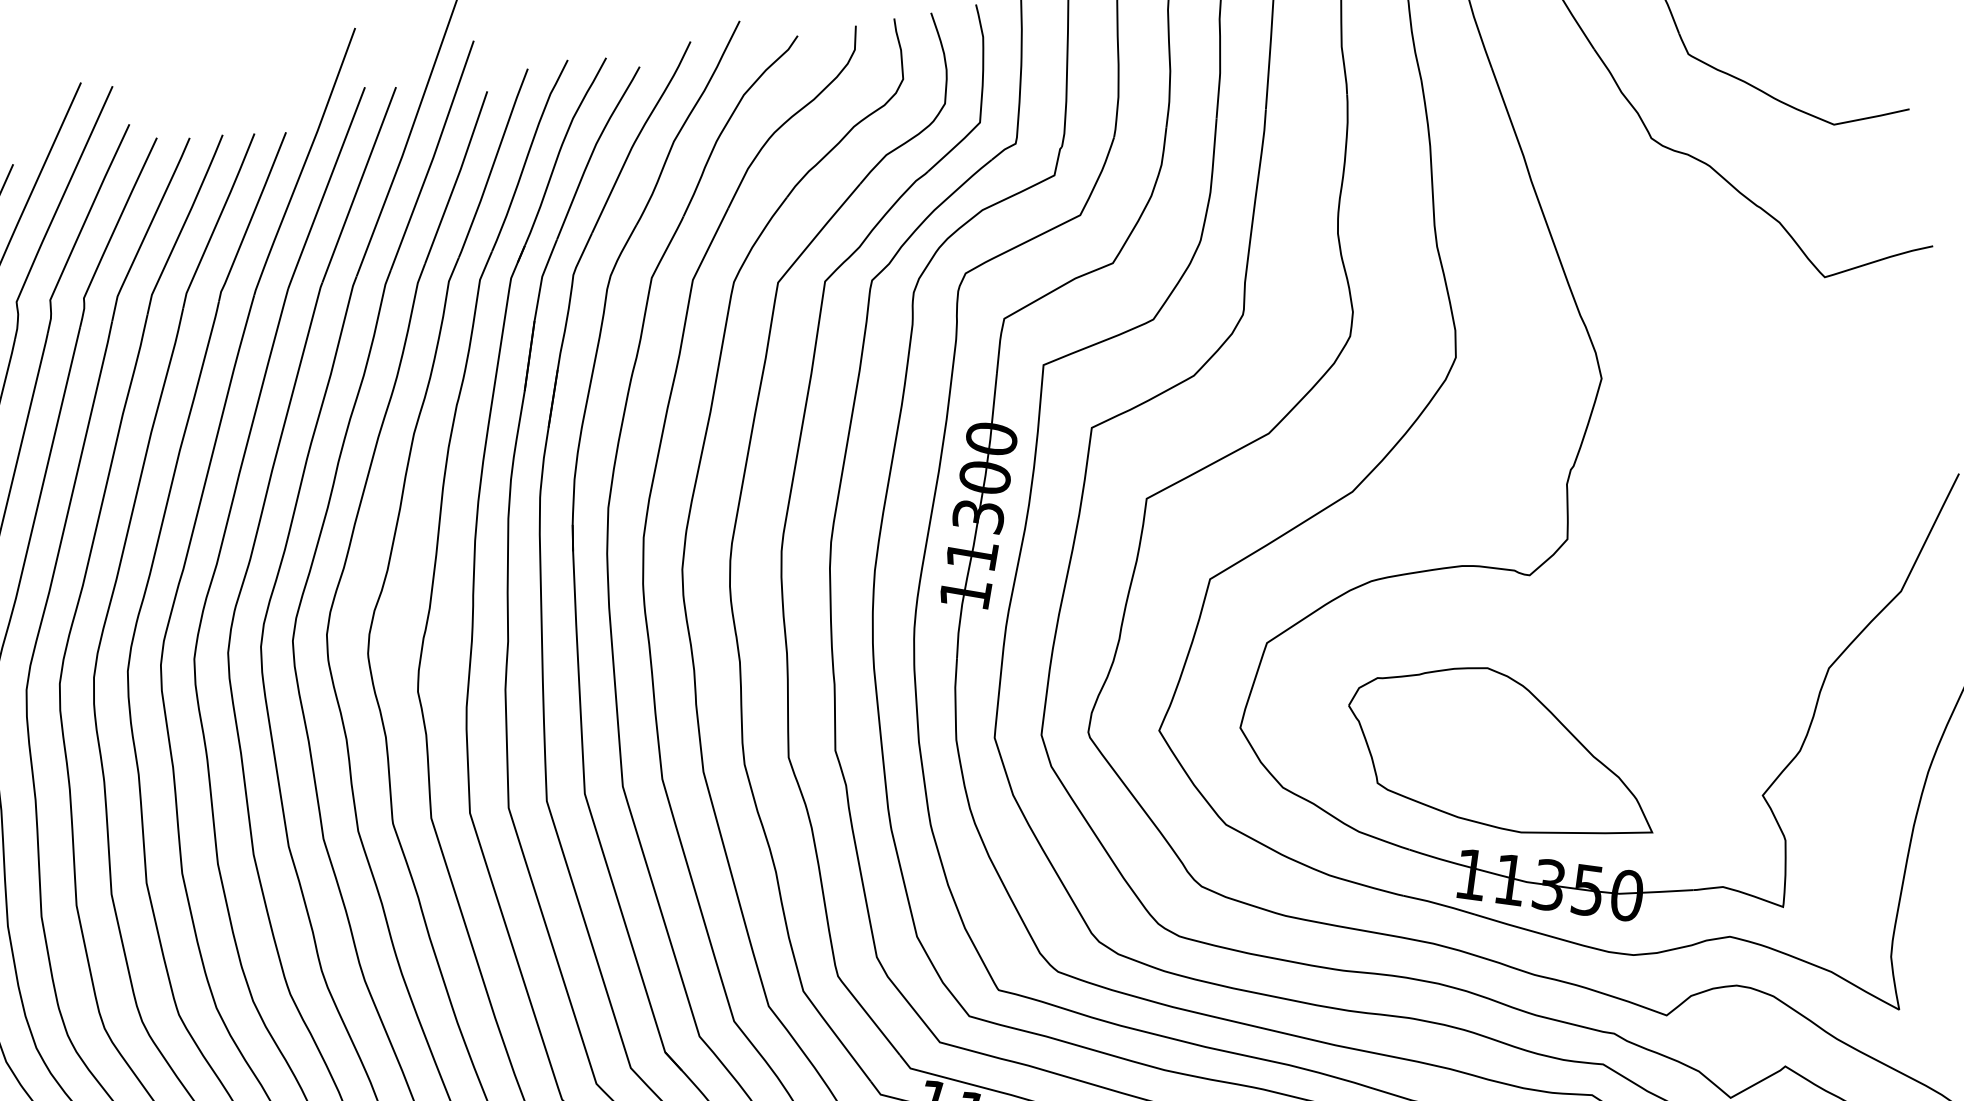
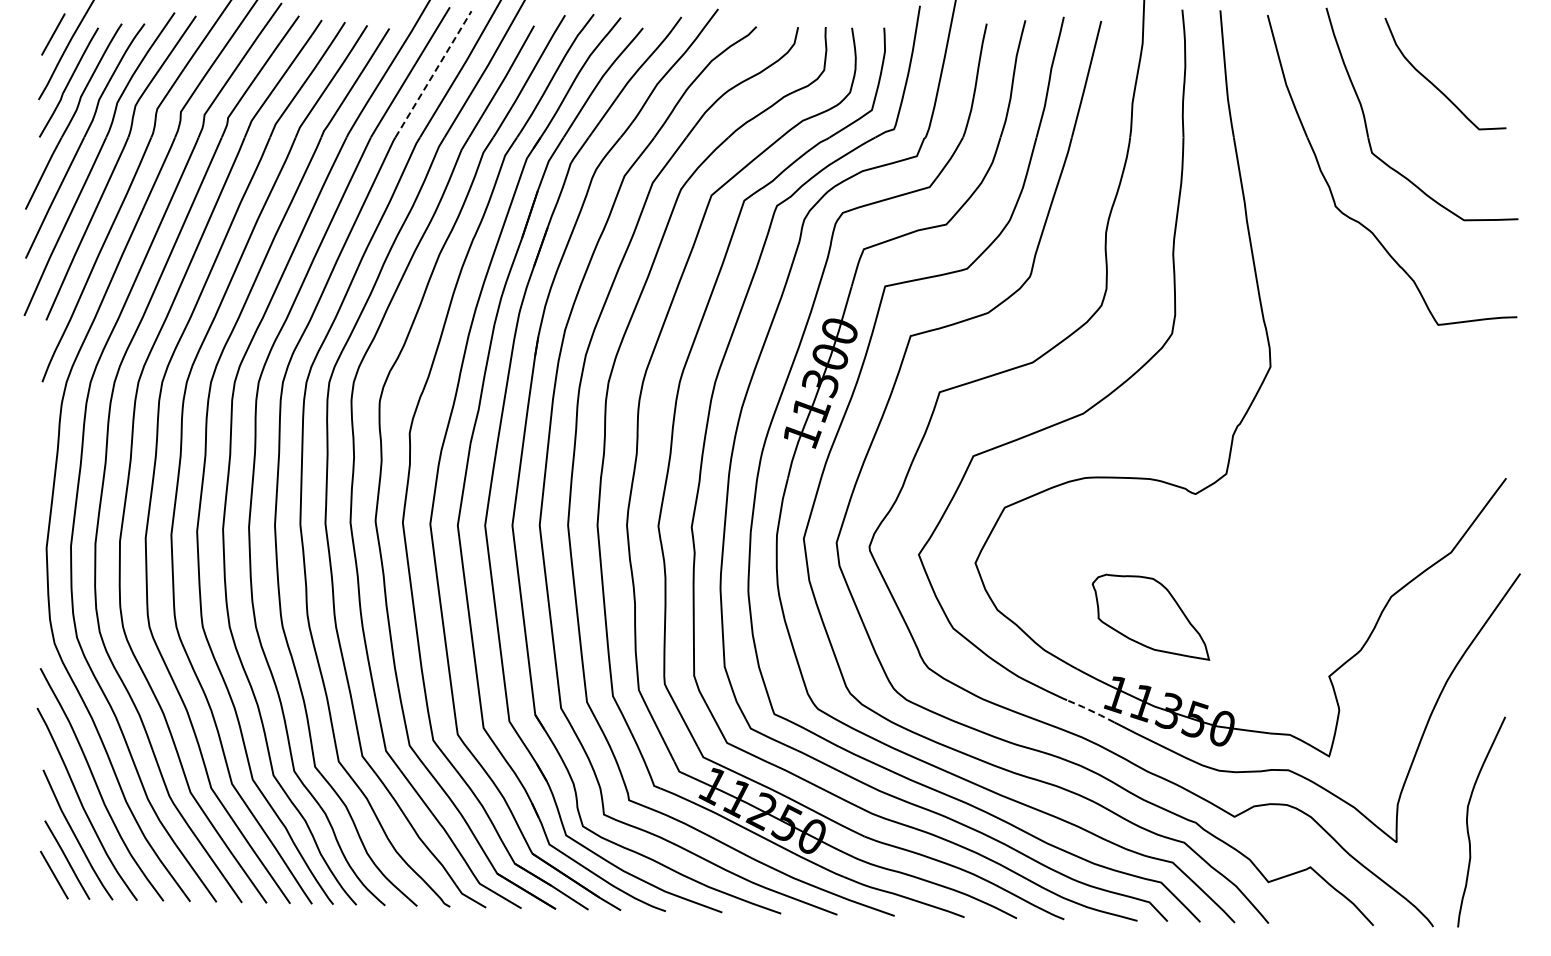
line: (359, 185) -> (433, 74), solid -> dashed
part: (1498, 758) -> (1150, 617), size x0.6
line: (1439, 903) -> (1091, 710), solid -> dashed

